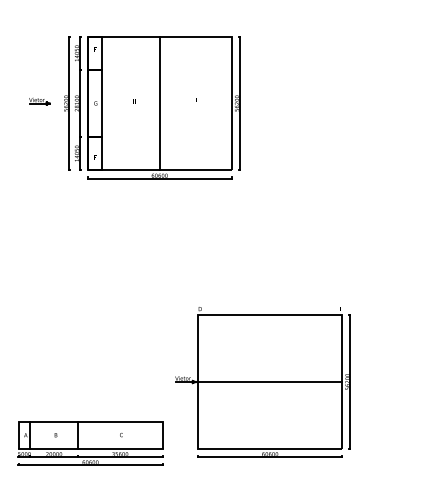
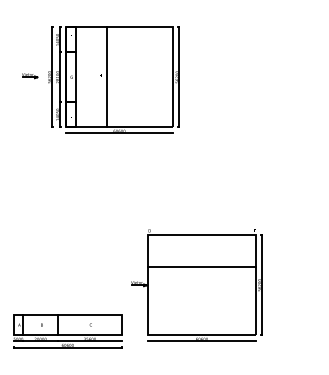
line: (159, 103) -> (107, 77), moved
line: (269, 382) -> (201, 267), moved

